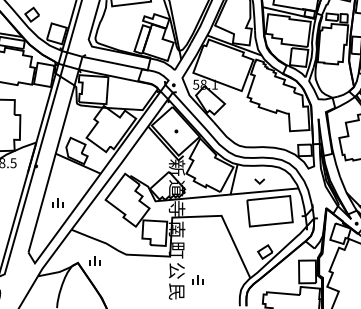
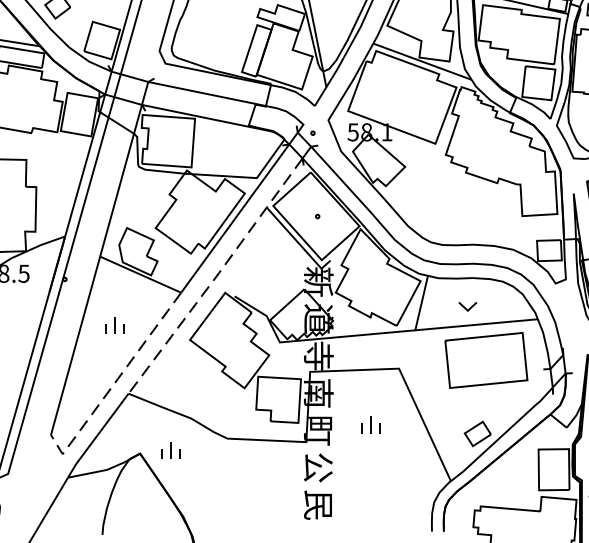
line: (121, 163) -> (218, 274), solid -> dashed
part: (57, 202) -> (114, 324), moved
line: (63, 224) -> (114, 384), solid -> dashed
part: (197, 279) -> (370, 423), moved

